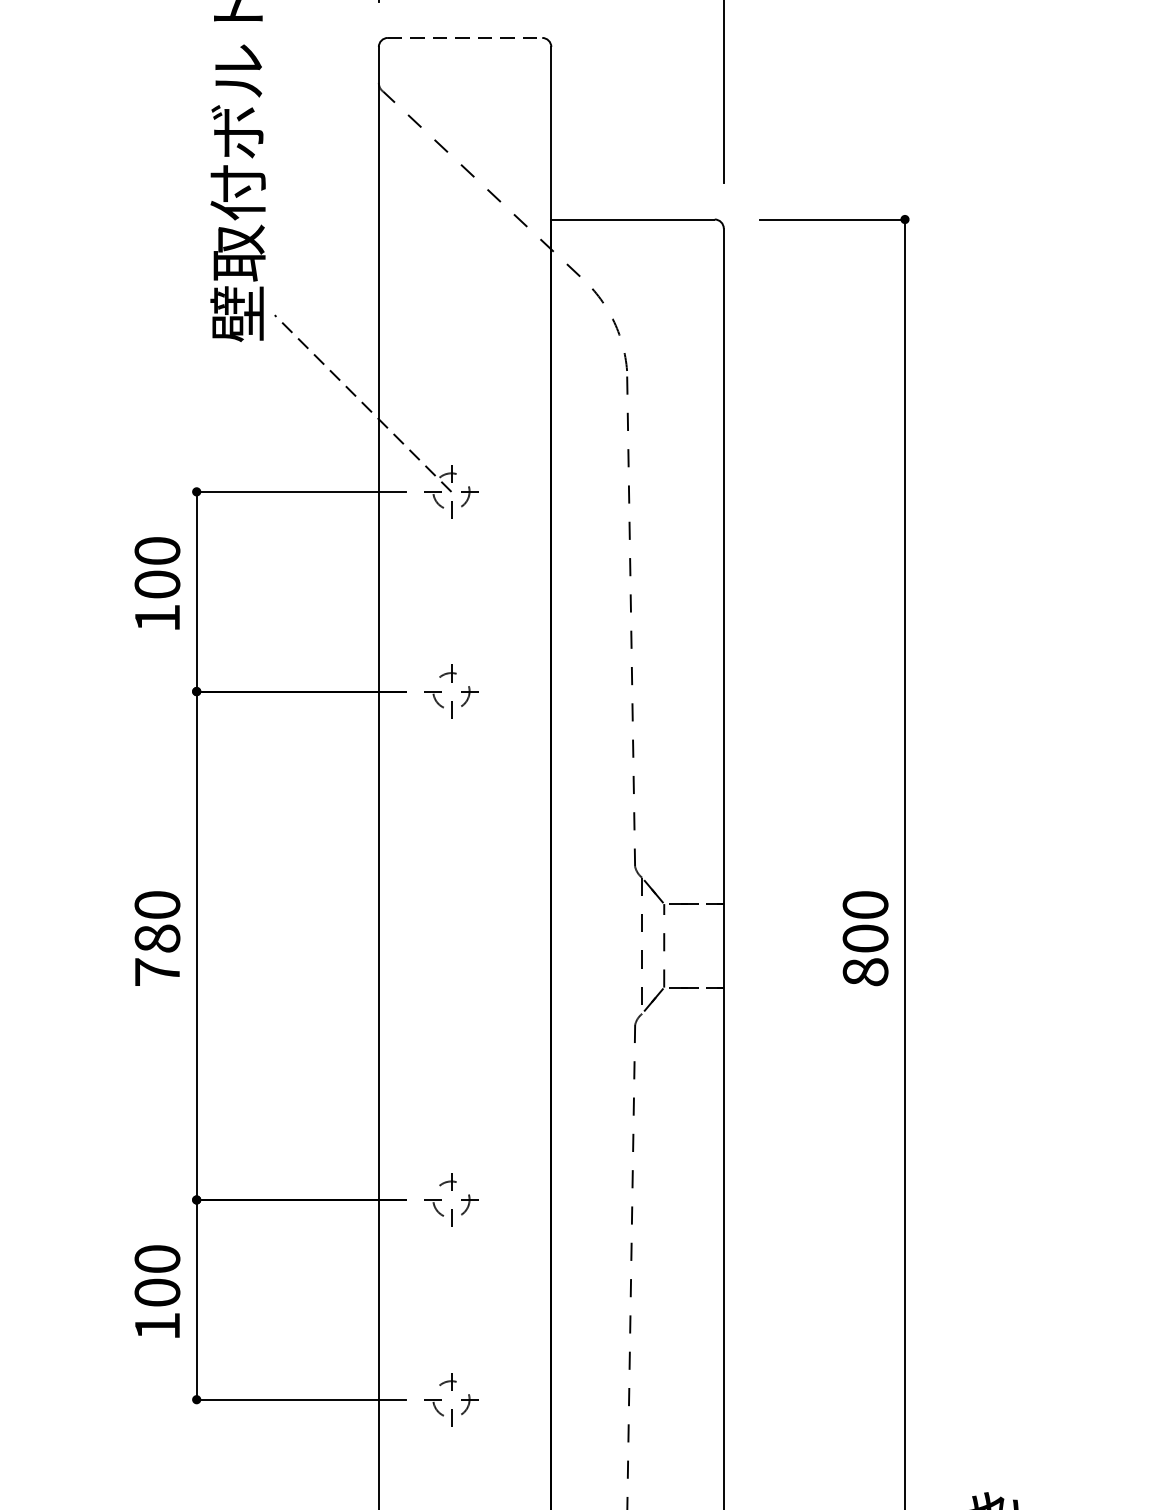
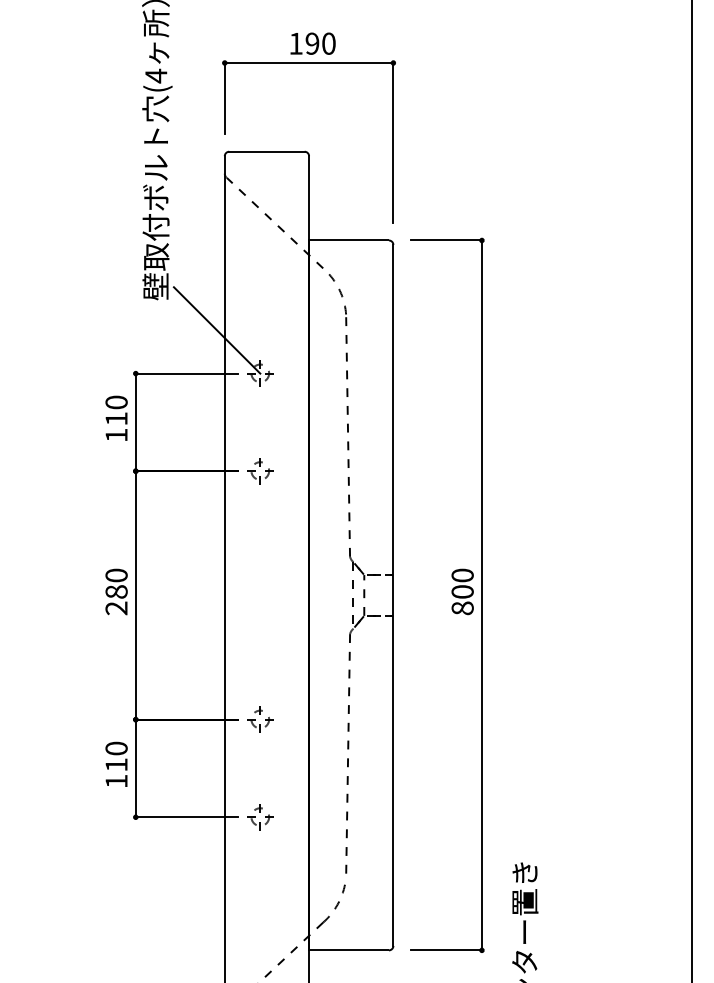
line: (464, 37) -> (266, 151), dashed -> solid
line: (361, 403) -> (216, 330), dashed -> solid
text: (157, 583) -> (116, 418), 100 -> 110
text: (157, 972) -> (116, 608), 780 -> 280
text: (157, 1291) -> (116, 764), 100 -> 110

